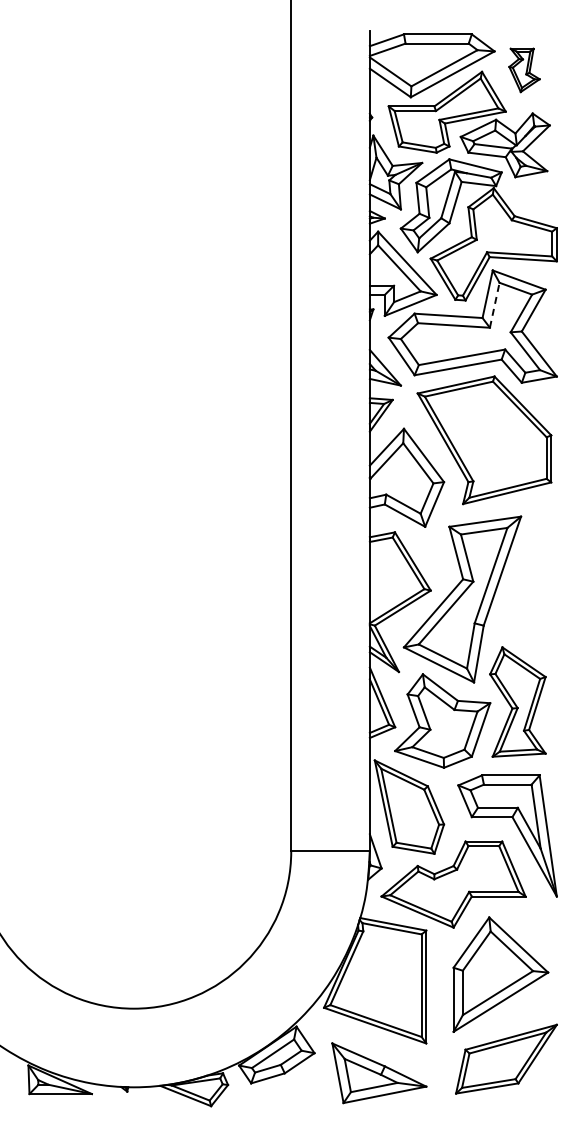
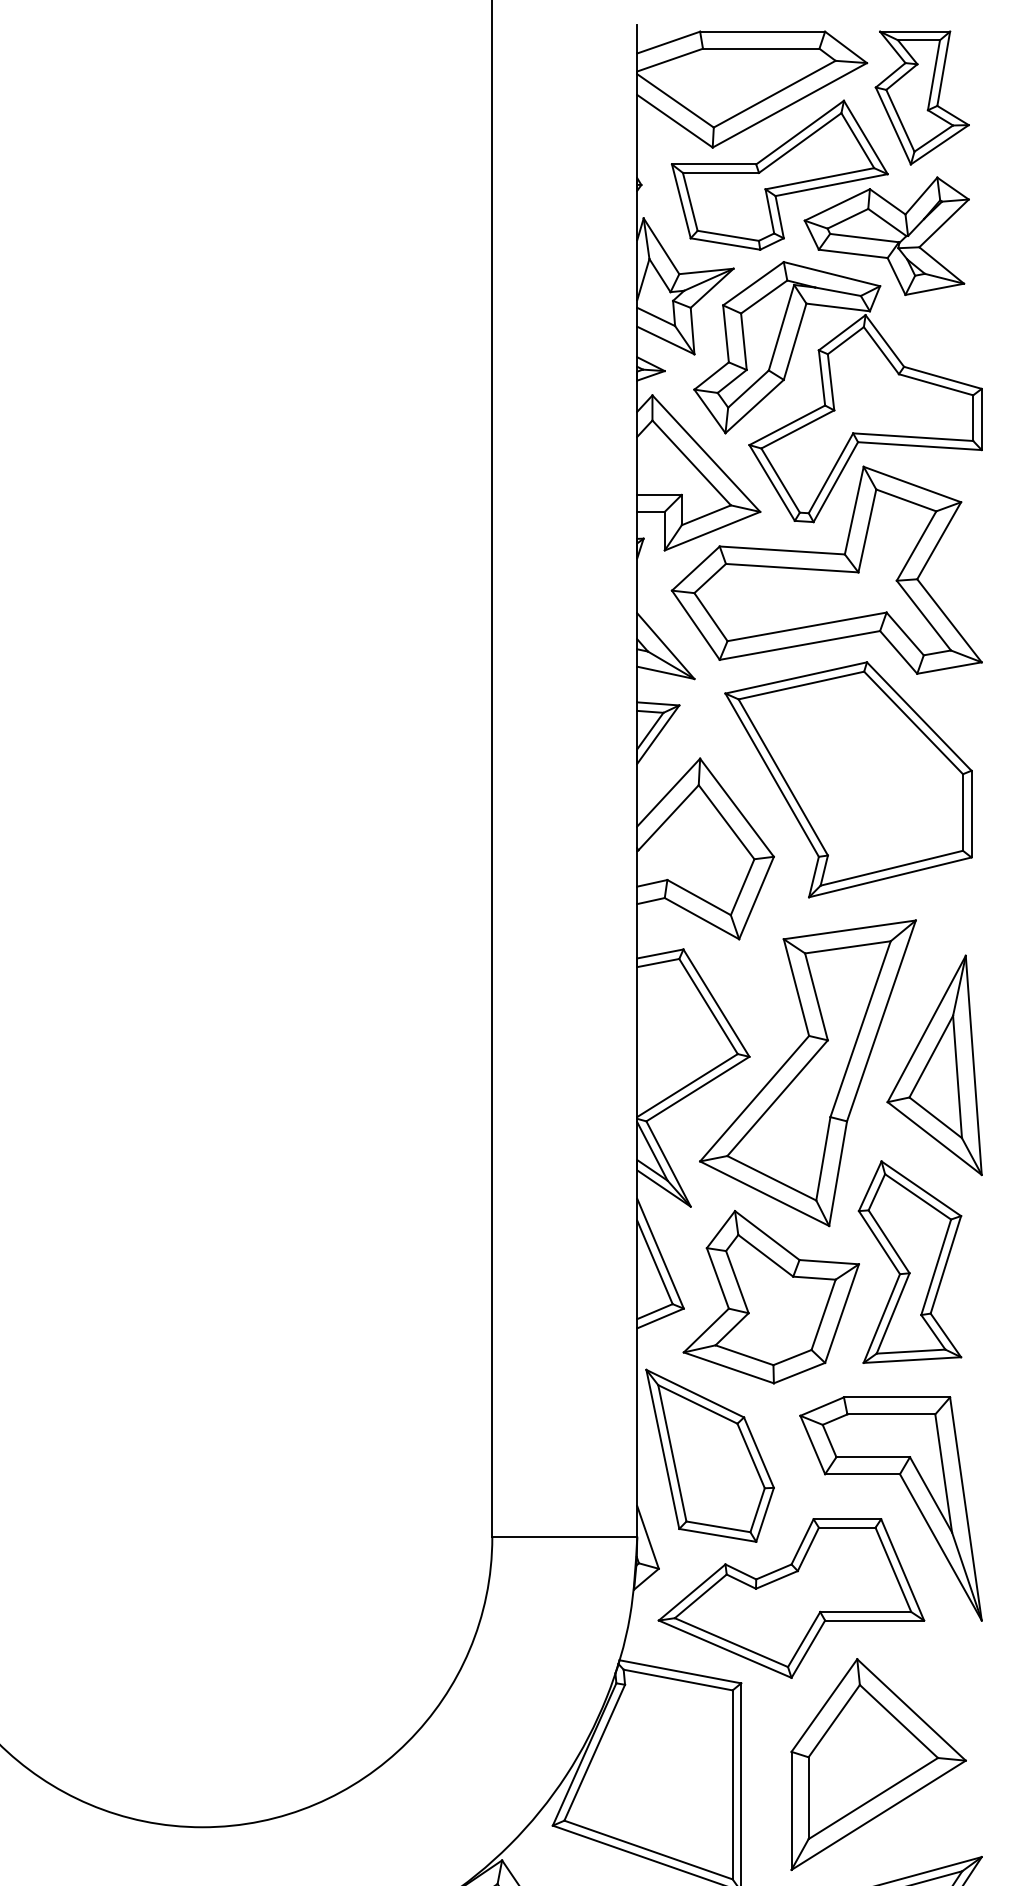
part: (524, 70) -> (922, 98), size x1.67
line: (494, 305) -> (866, 531), dashed -> solid
part: (530, 594) -> (933, 1063), added

